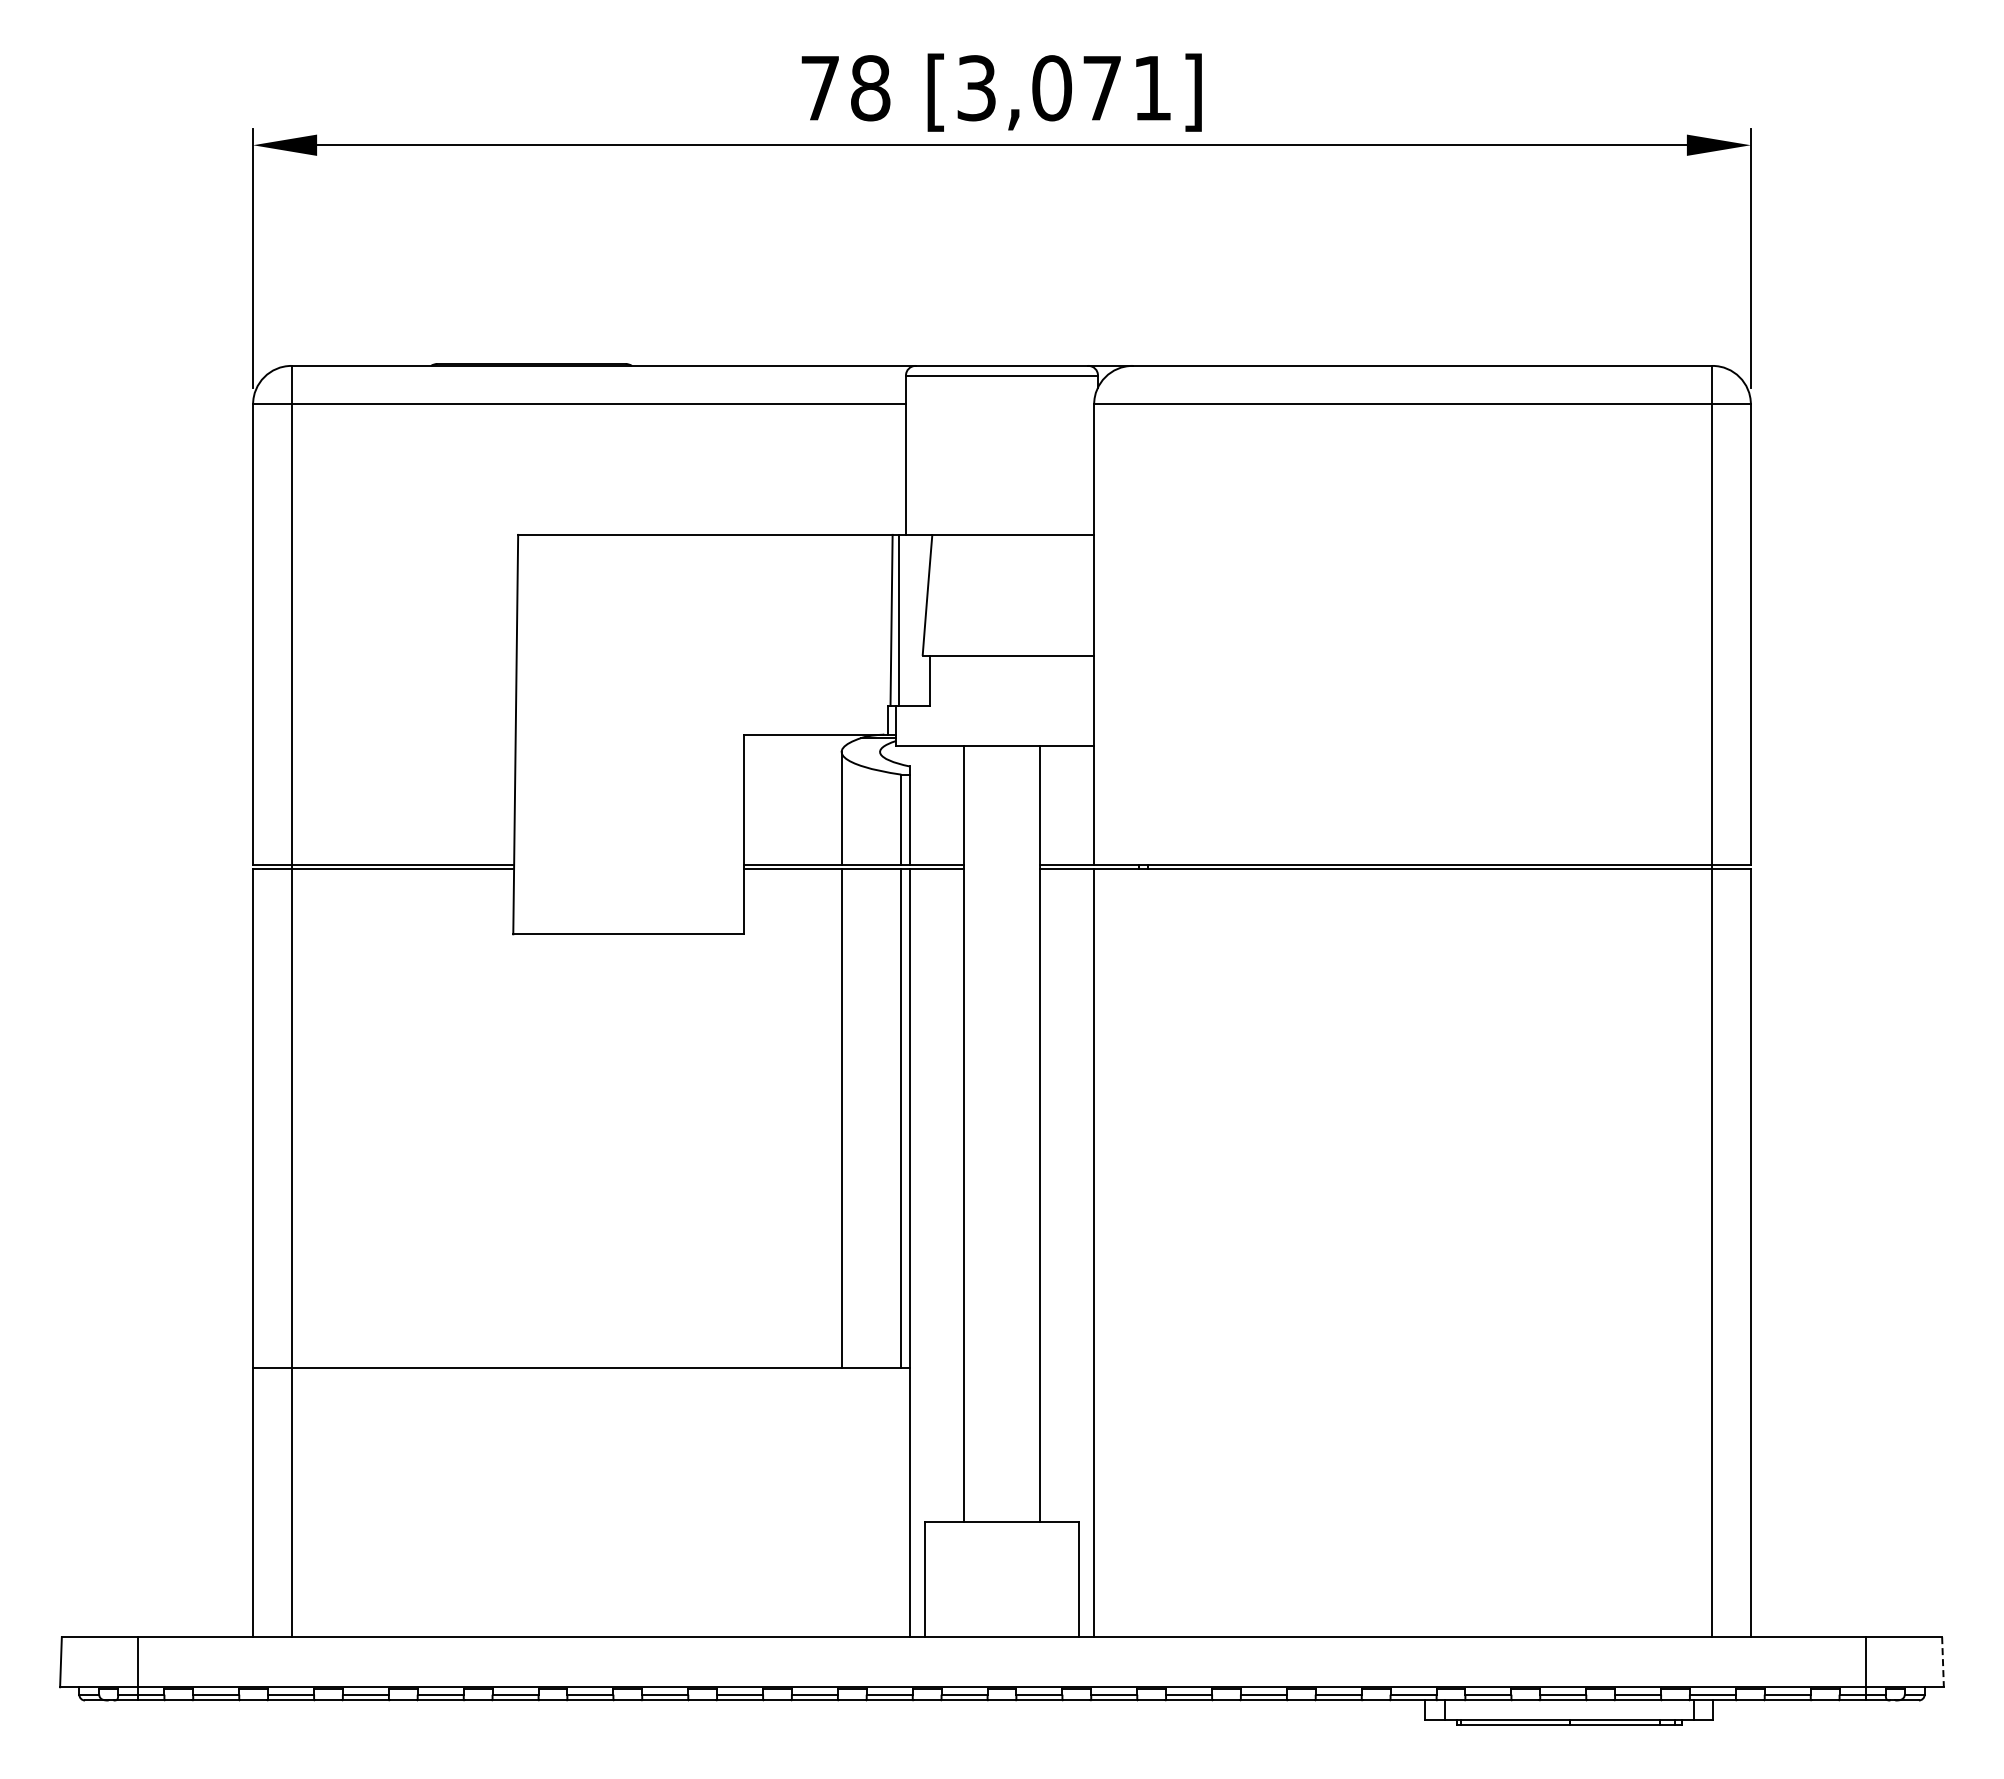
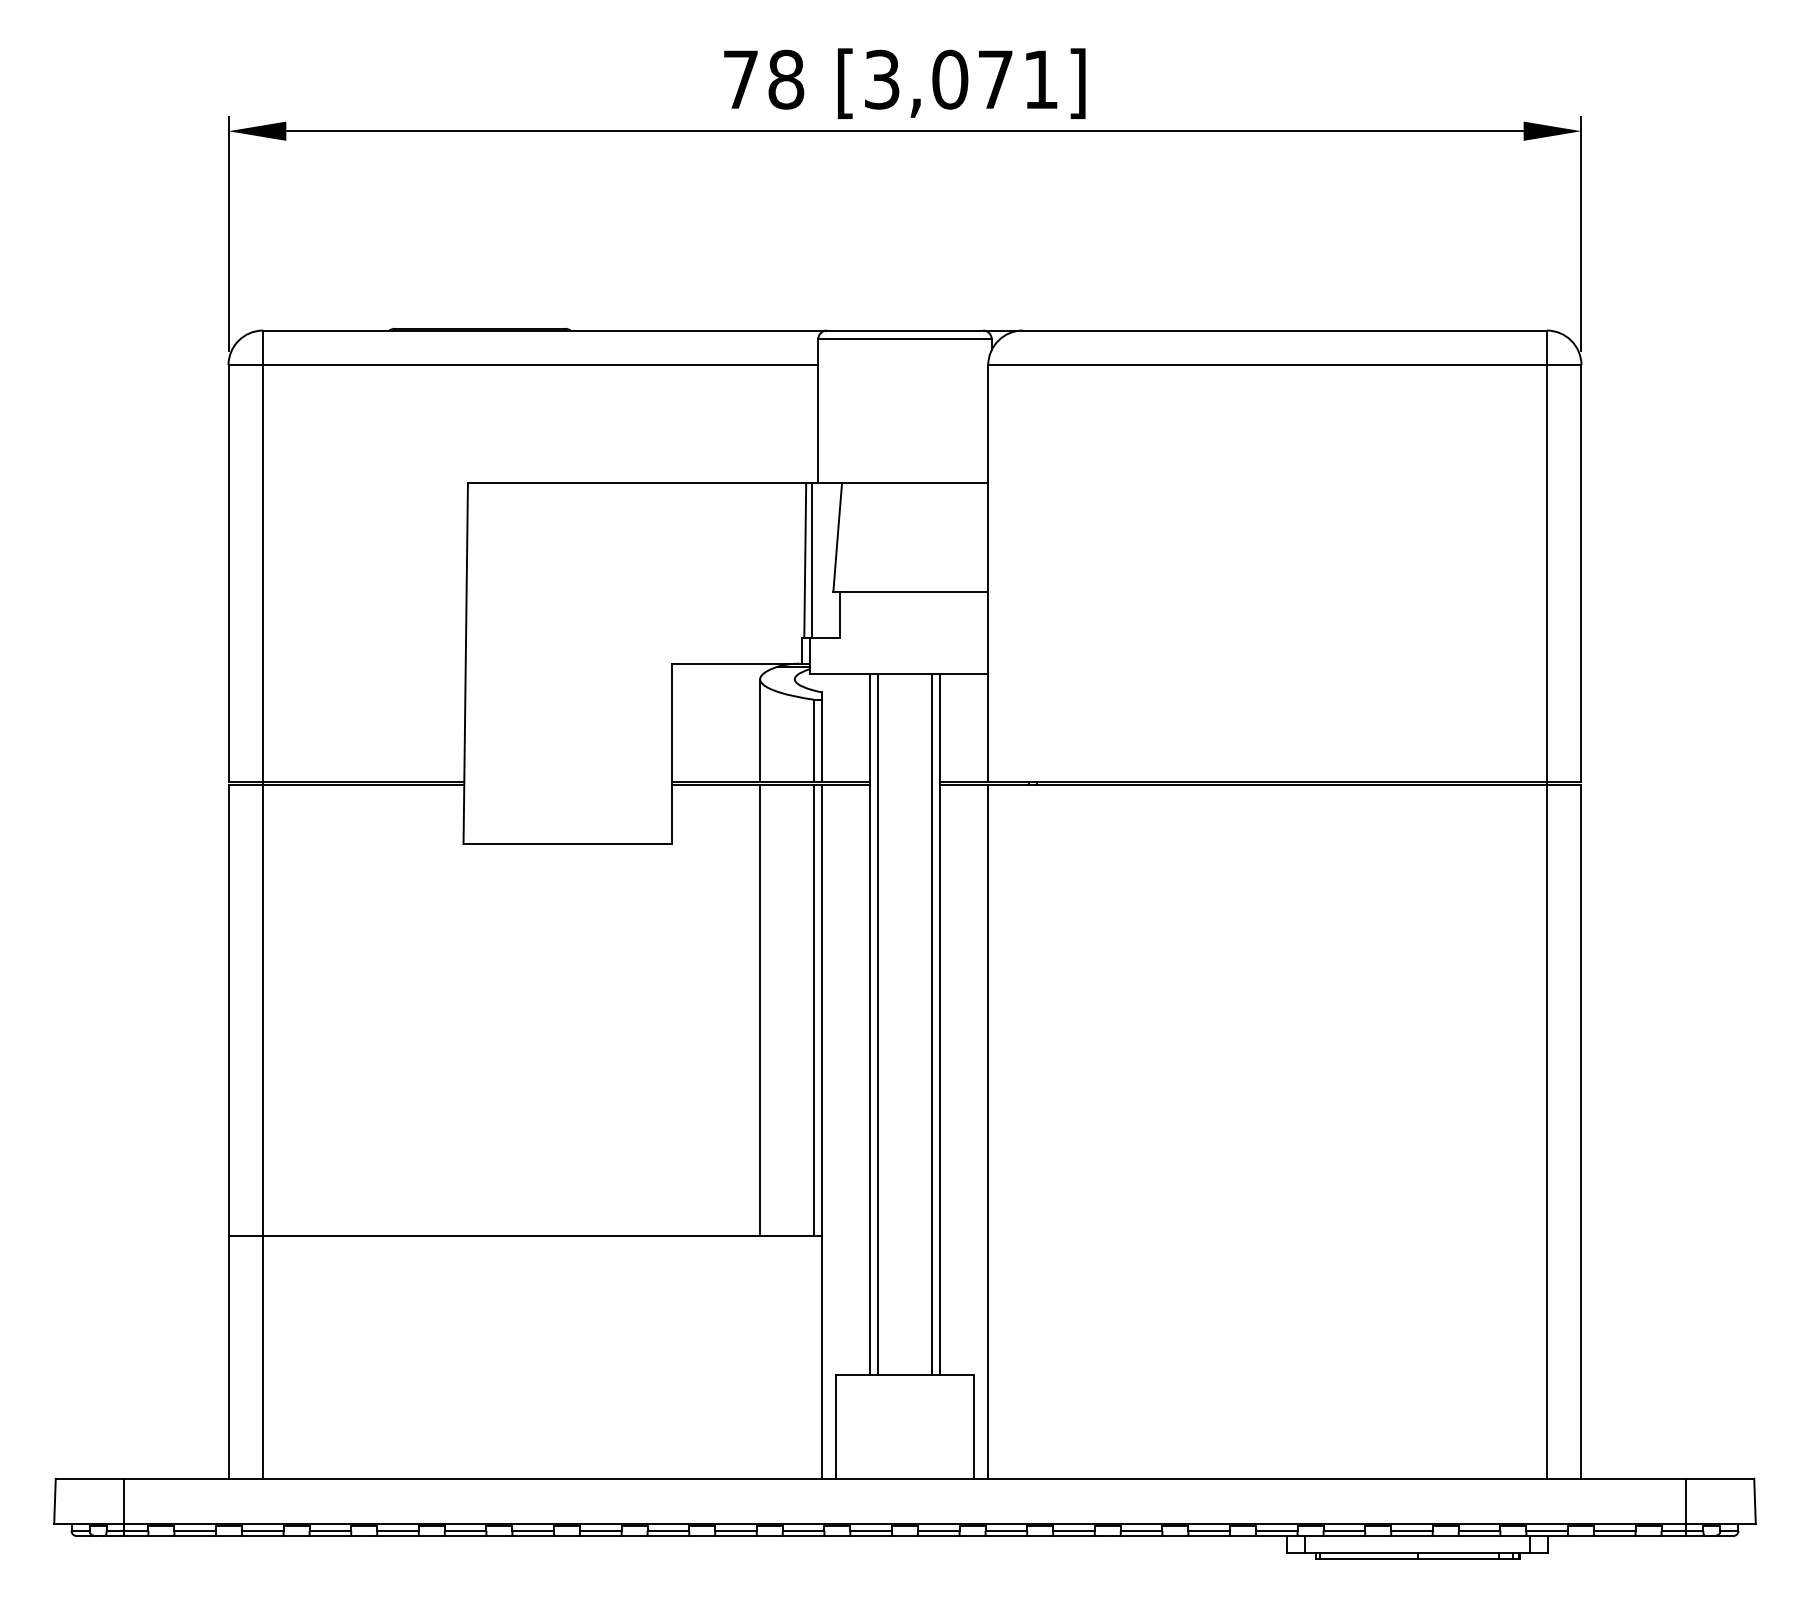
line: (971, 1133) -> (877, 1023), added
line: (1032, 1133) -> (932, 1023), added
line: (1943, 1662) -> (1755, 1501), dashed -> solid

